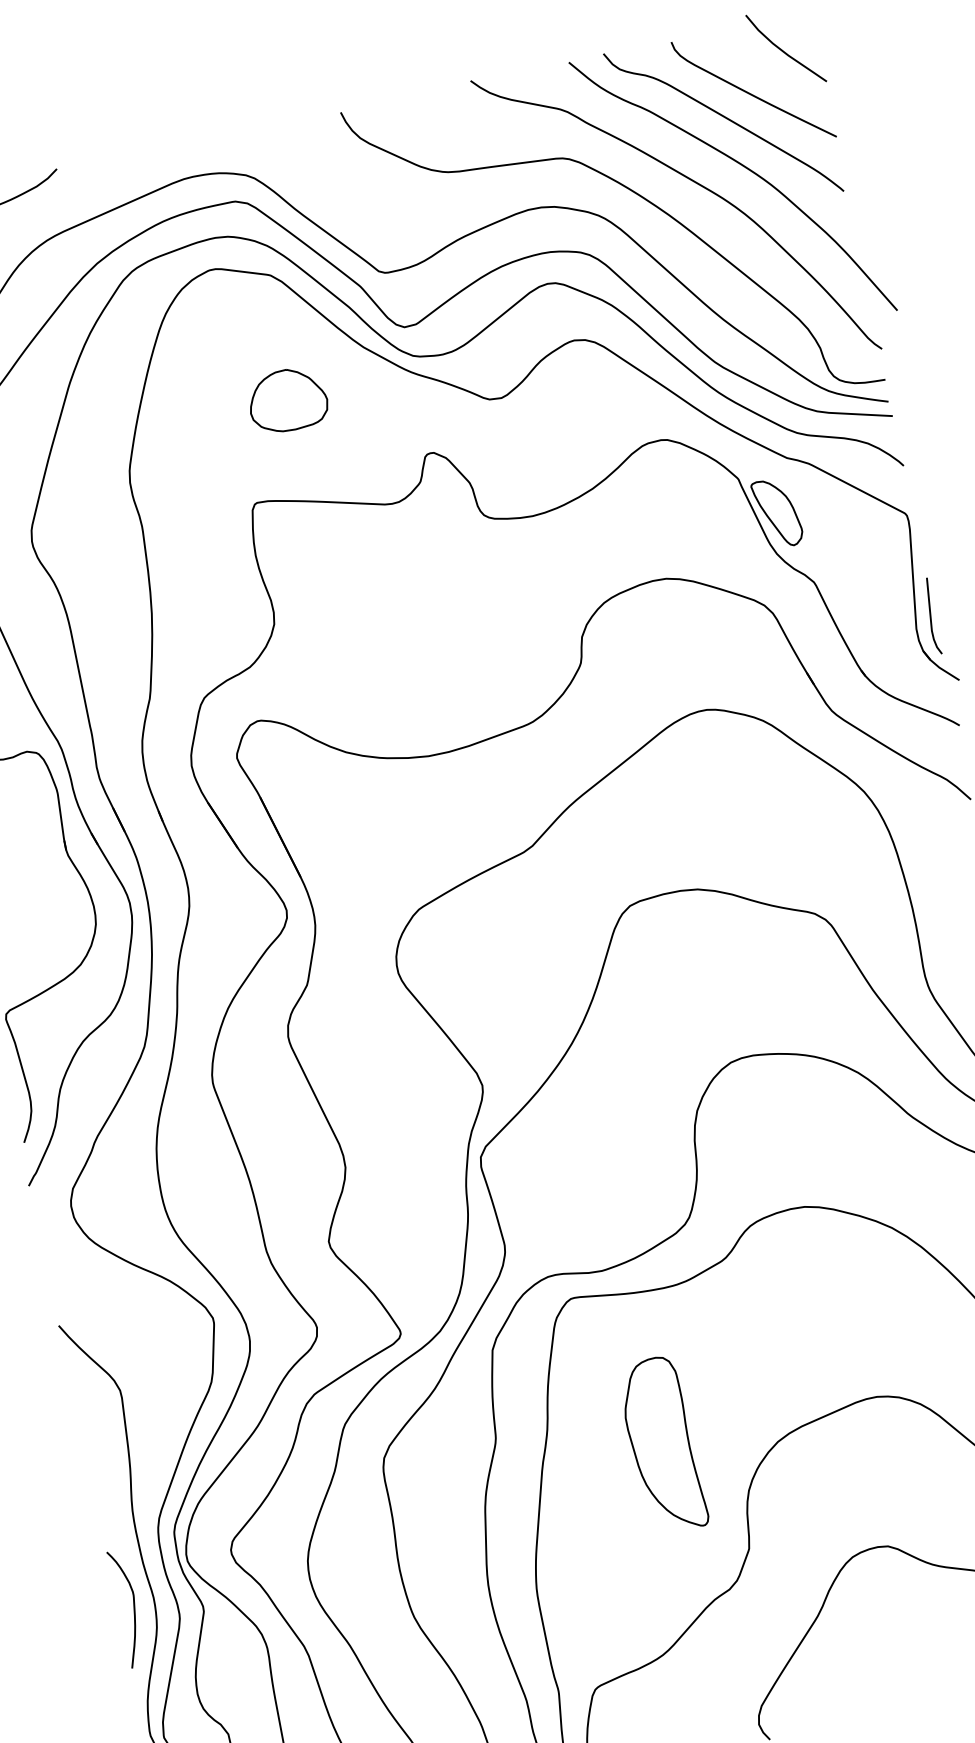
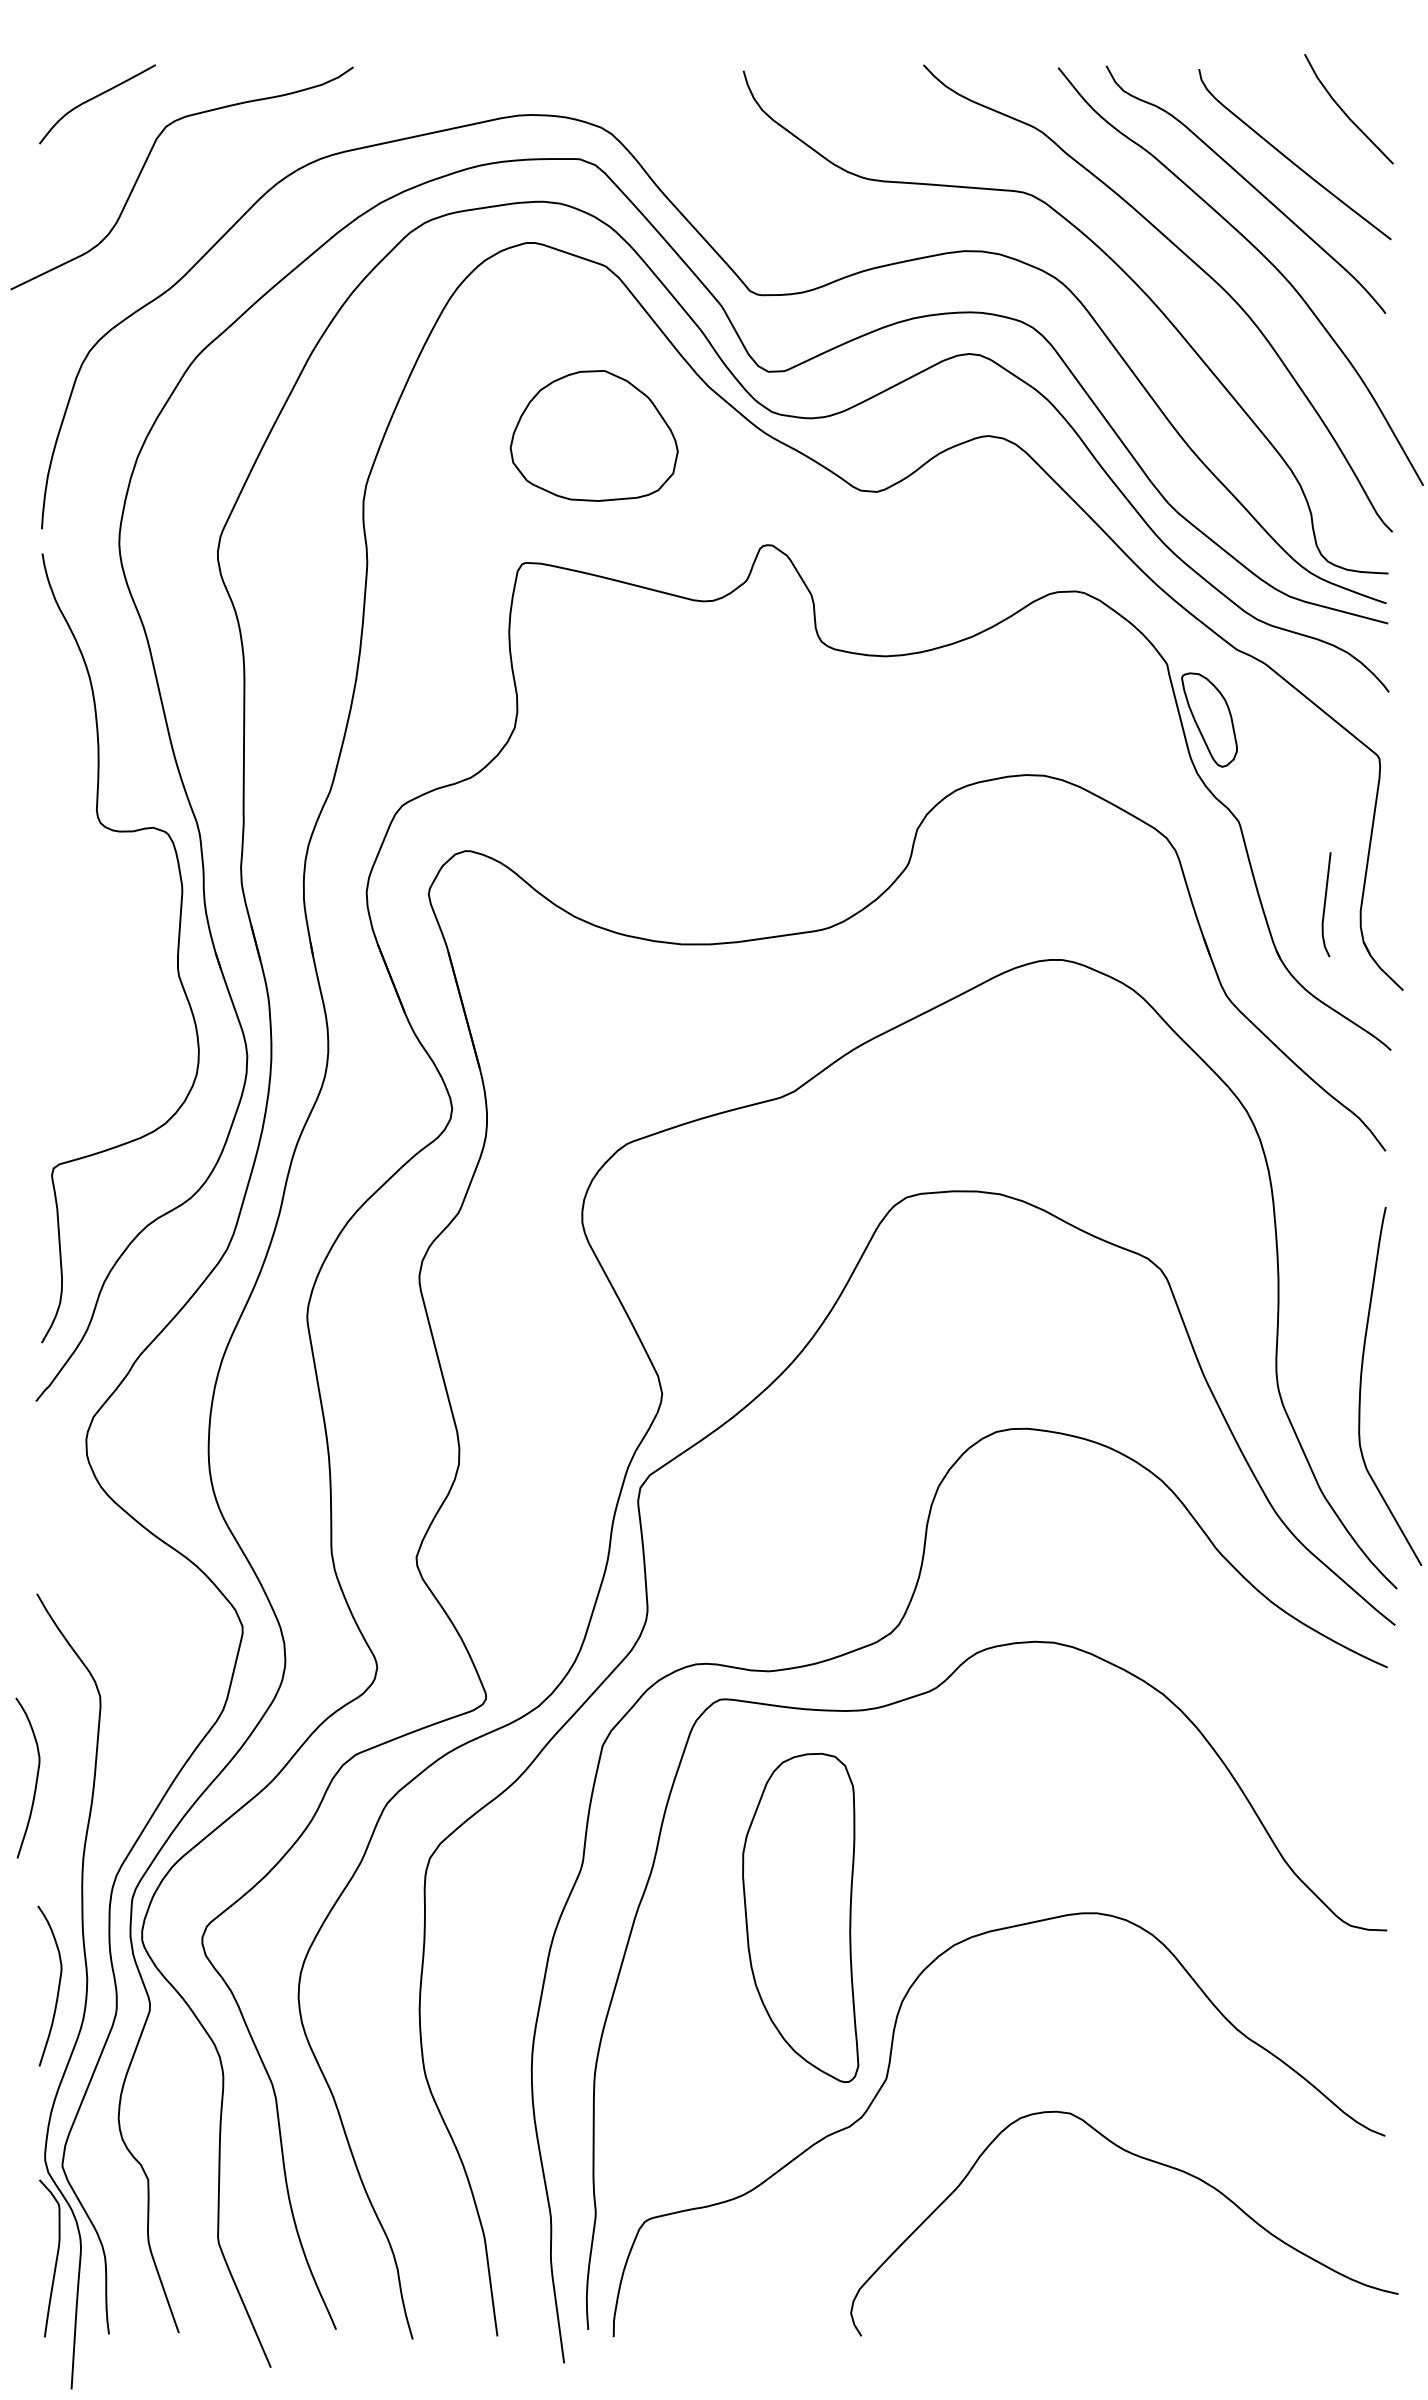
part: (287, 399) -> (594, 435), size x1.6
line: (931, 616) -> (1325, 904), moved
part: (662, 1444) -> (800, 1917), size x1.4
curve: (86, 1462) -> (35, 1781), added

